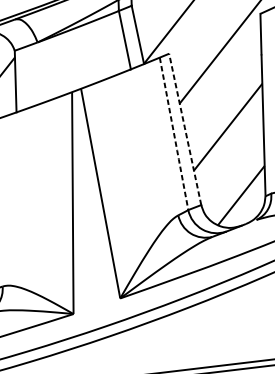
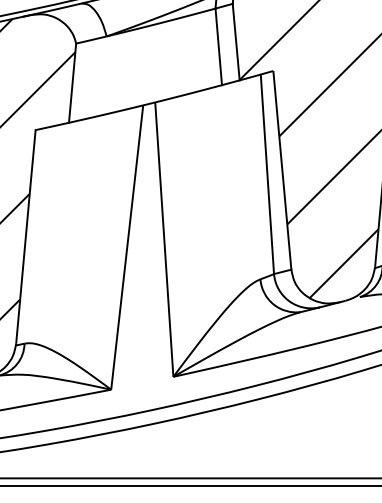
line: (185, 128) -> (282, 169), dashed -> solid
line: (174, 135) -> (267, 176), dashed -> solid

